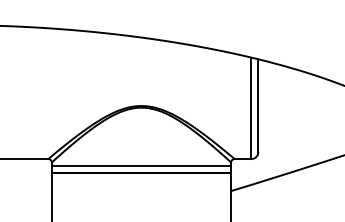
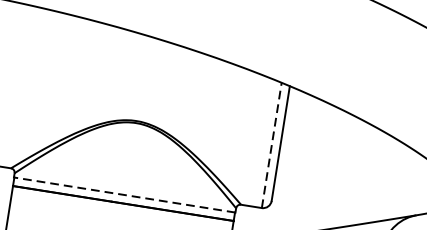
line: (251, 108) -> (271, 145), solid -> dashed
line: (141, 165) -> (124, 194), solid -> dashed

